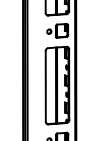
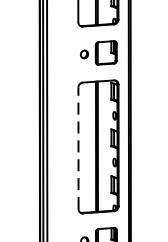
line: (45, 85) -> (77, 146), solid -> dashed

